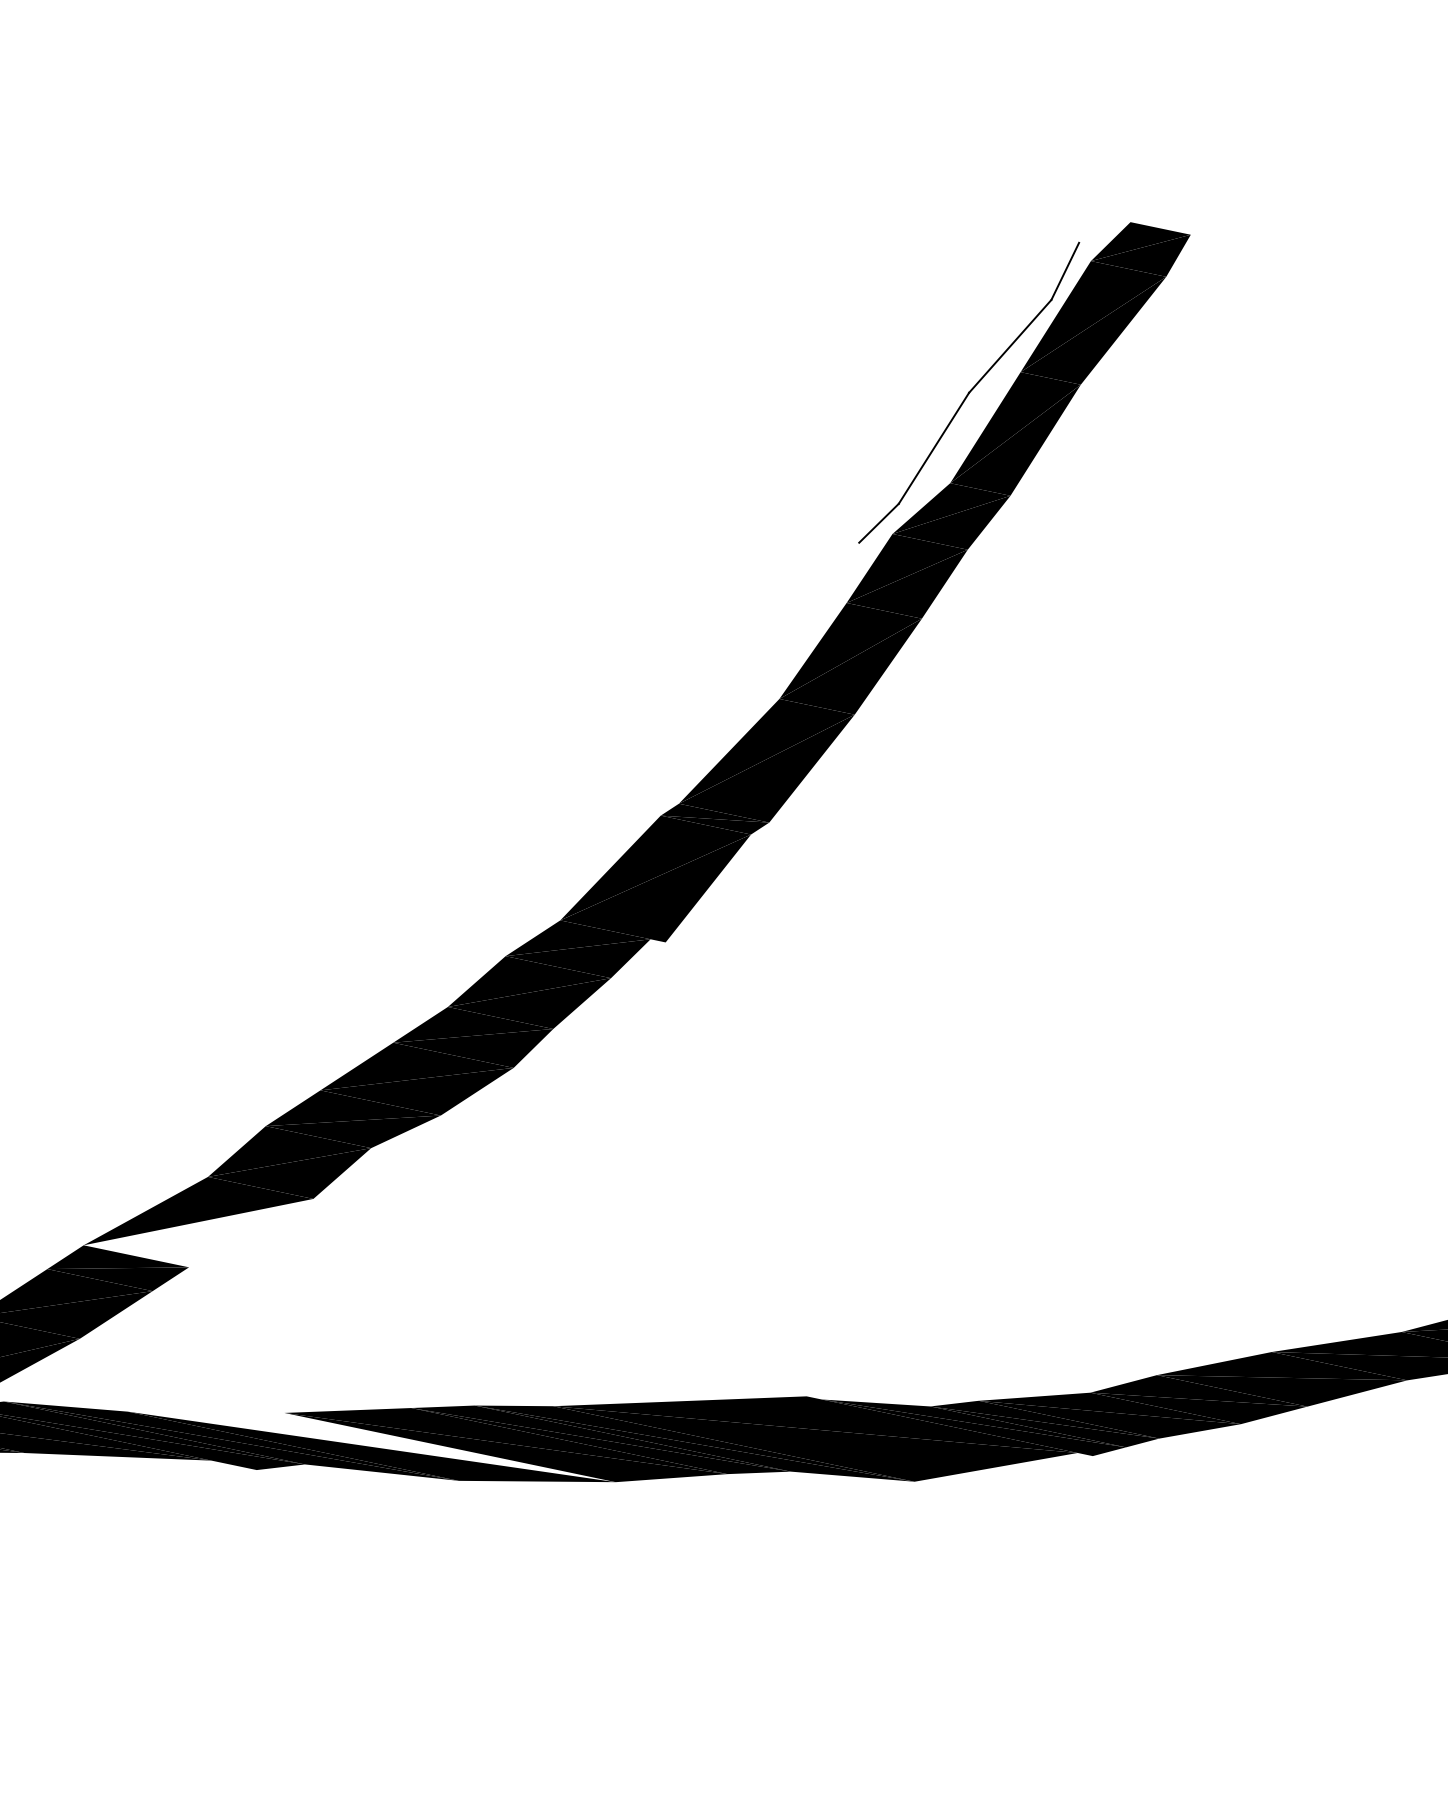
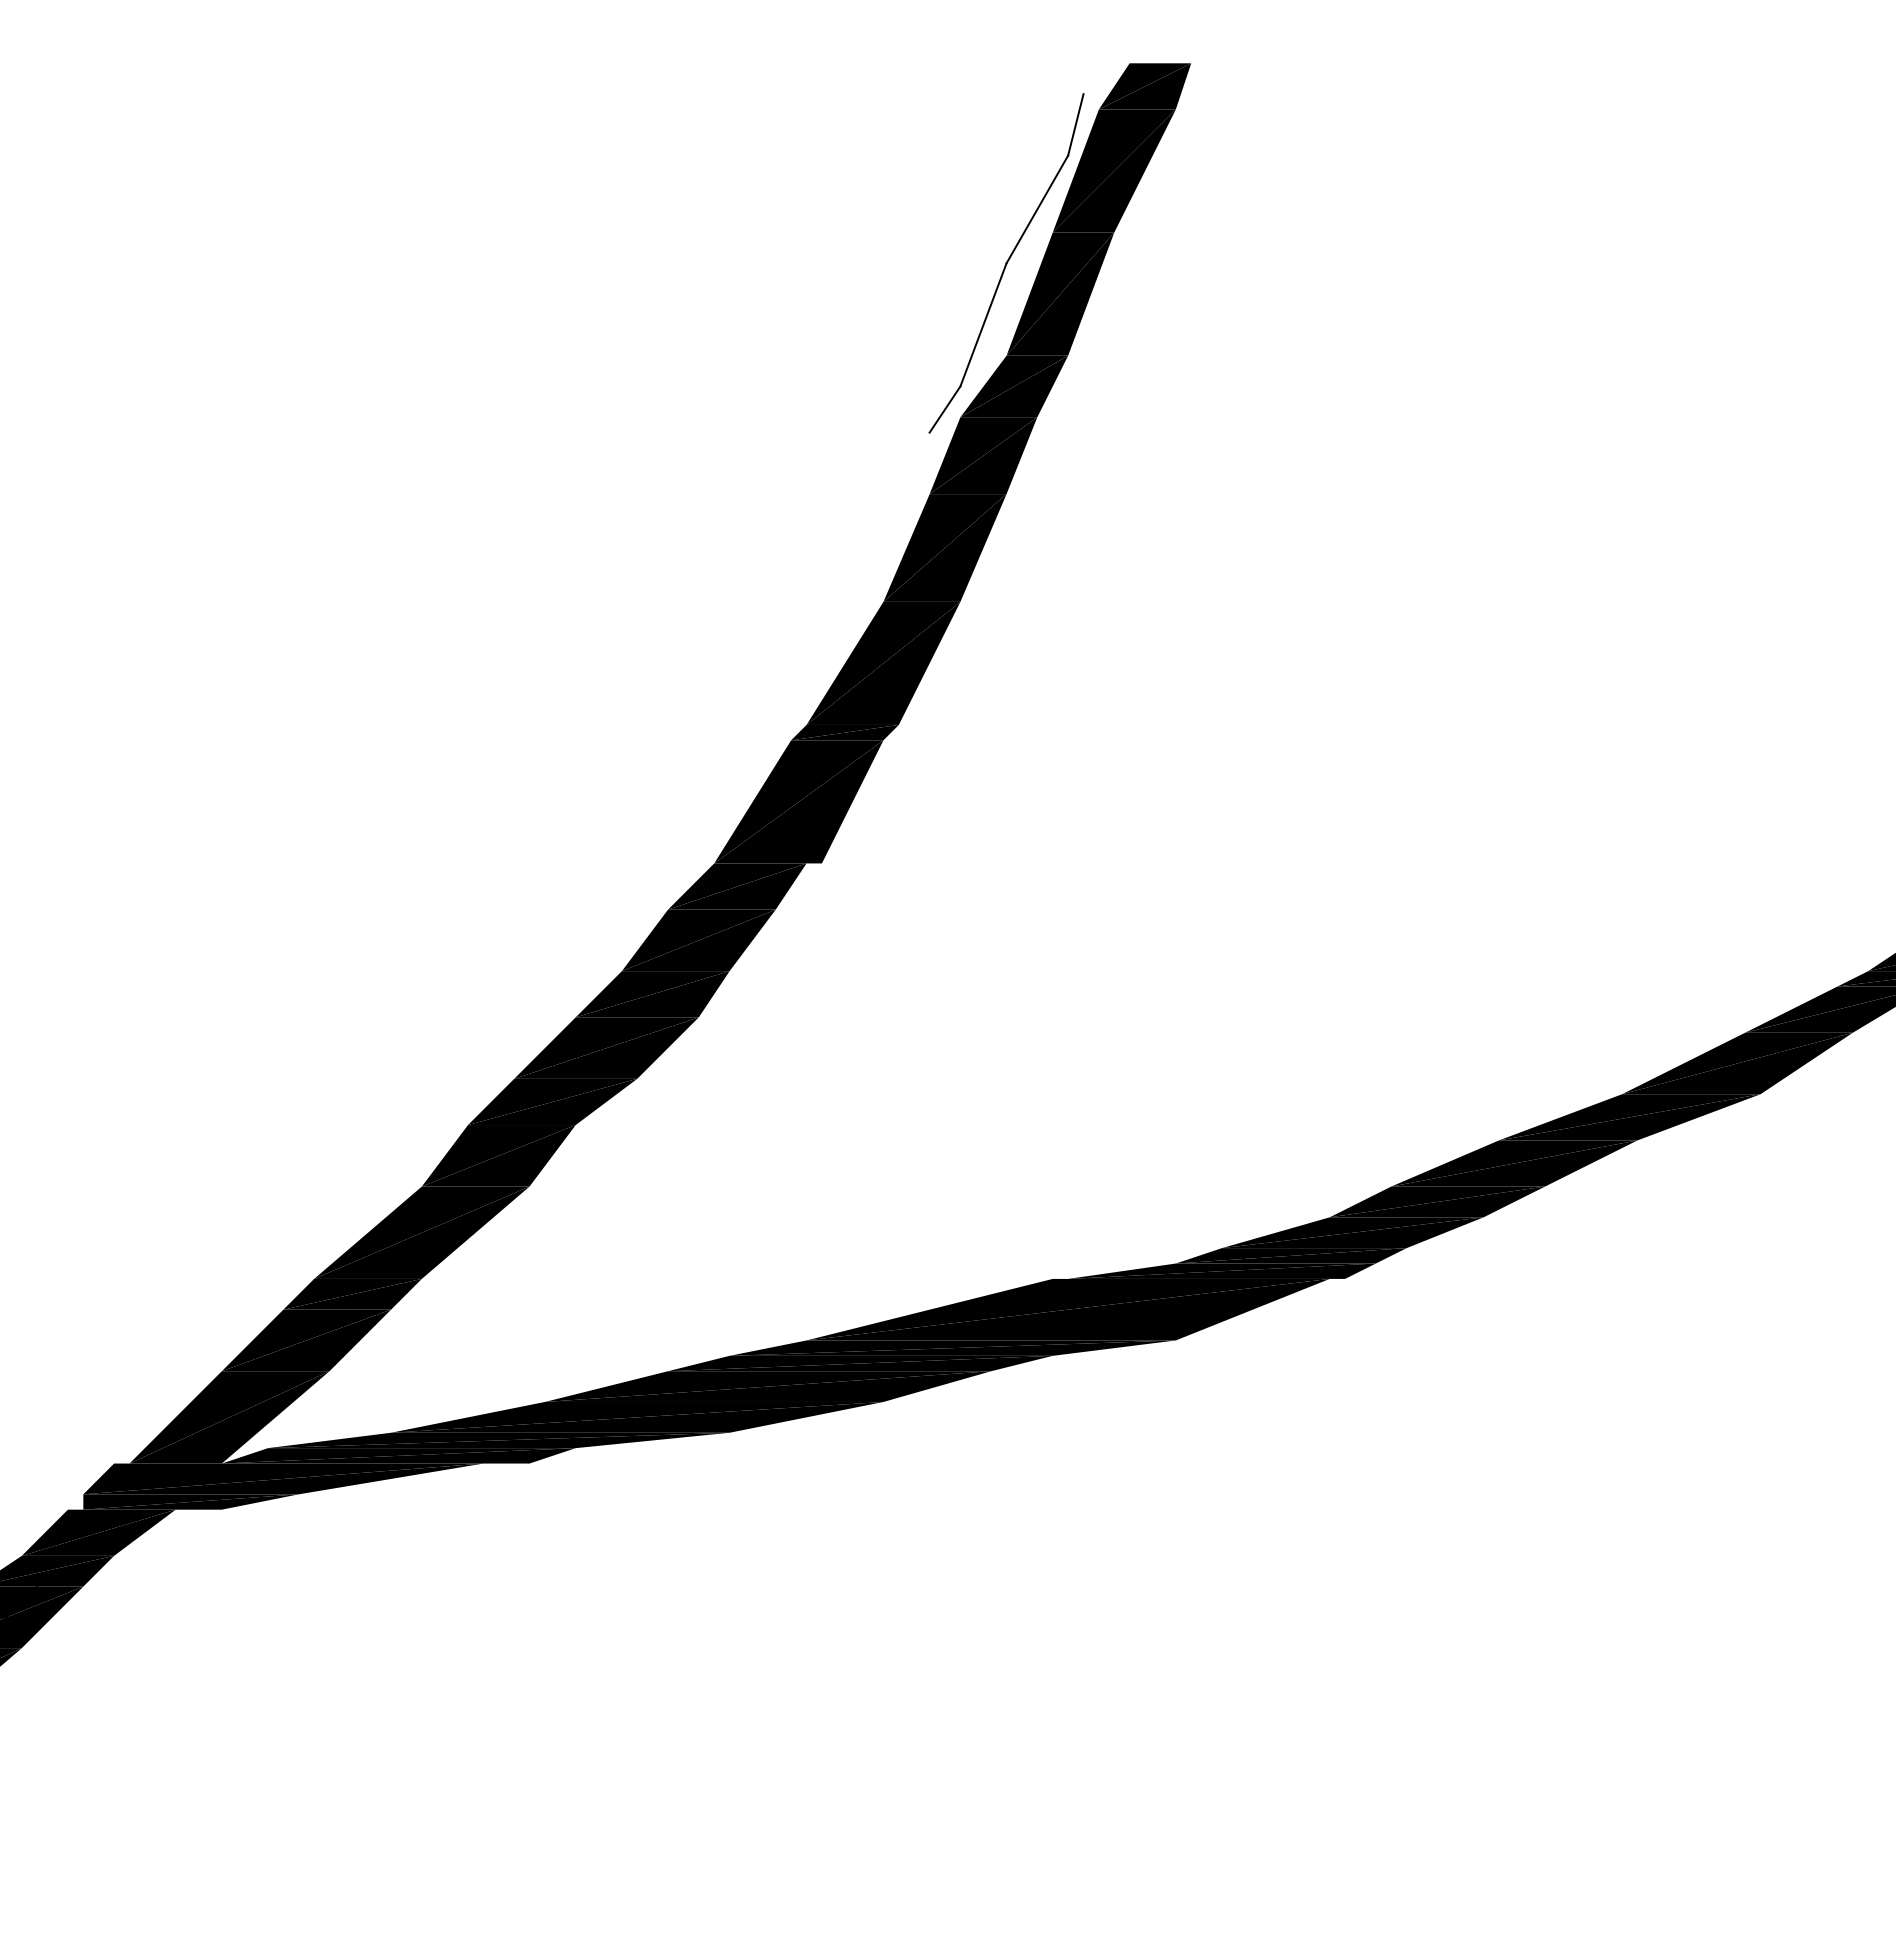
fill: (198, 1221) -> (421, 1232), added
fill: (372, 1446) -> (637, 1416), added

